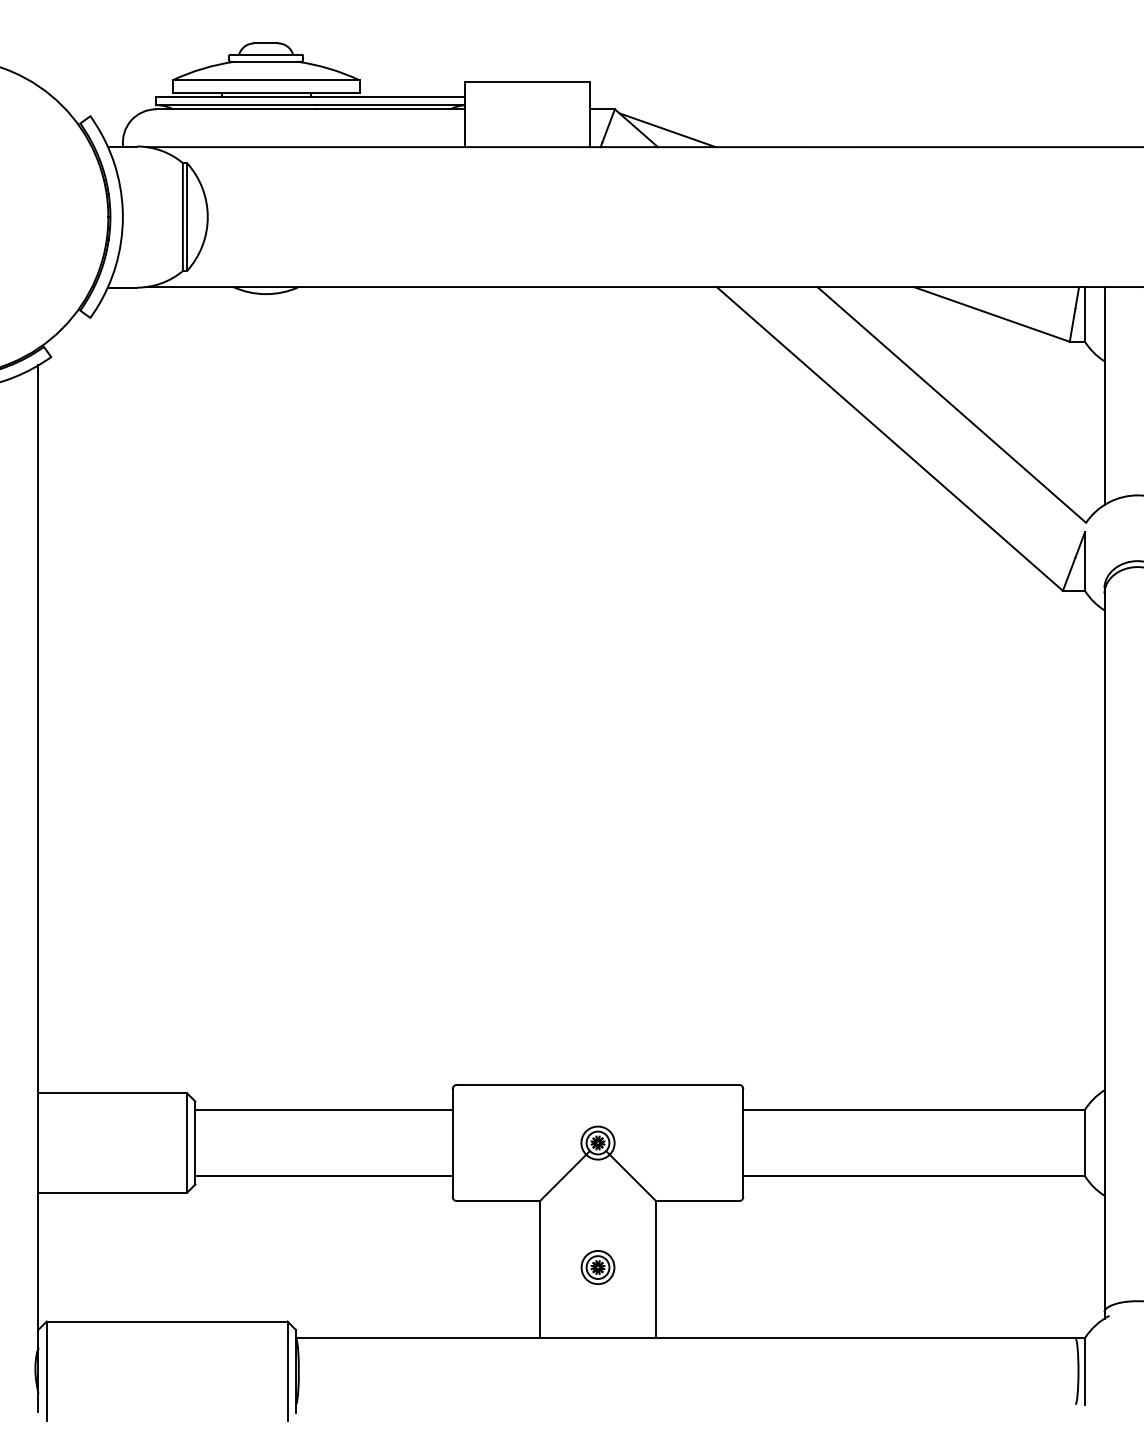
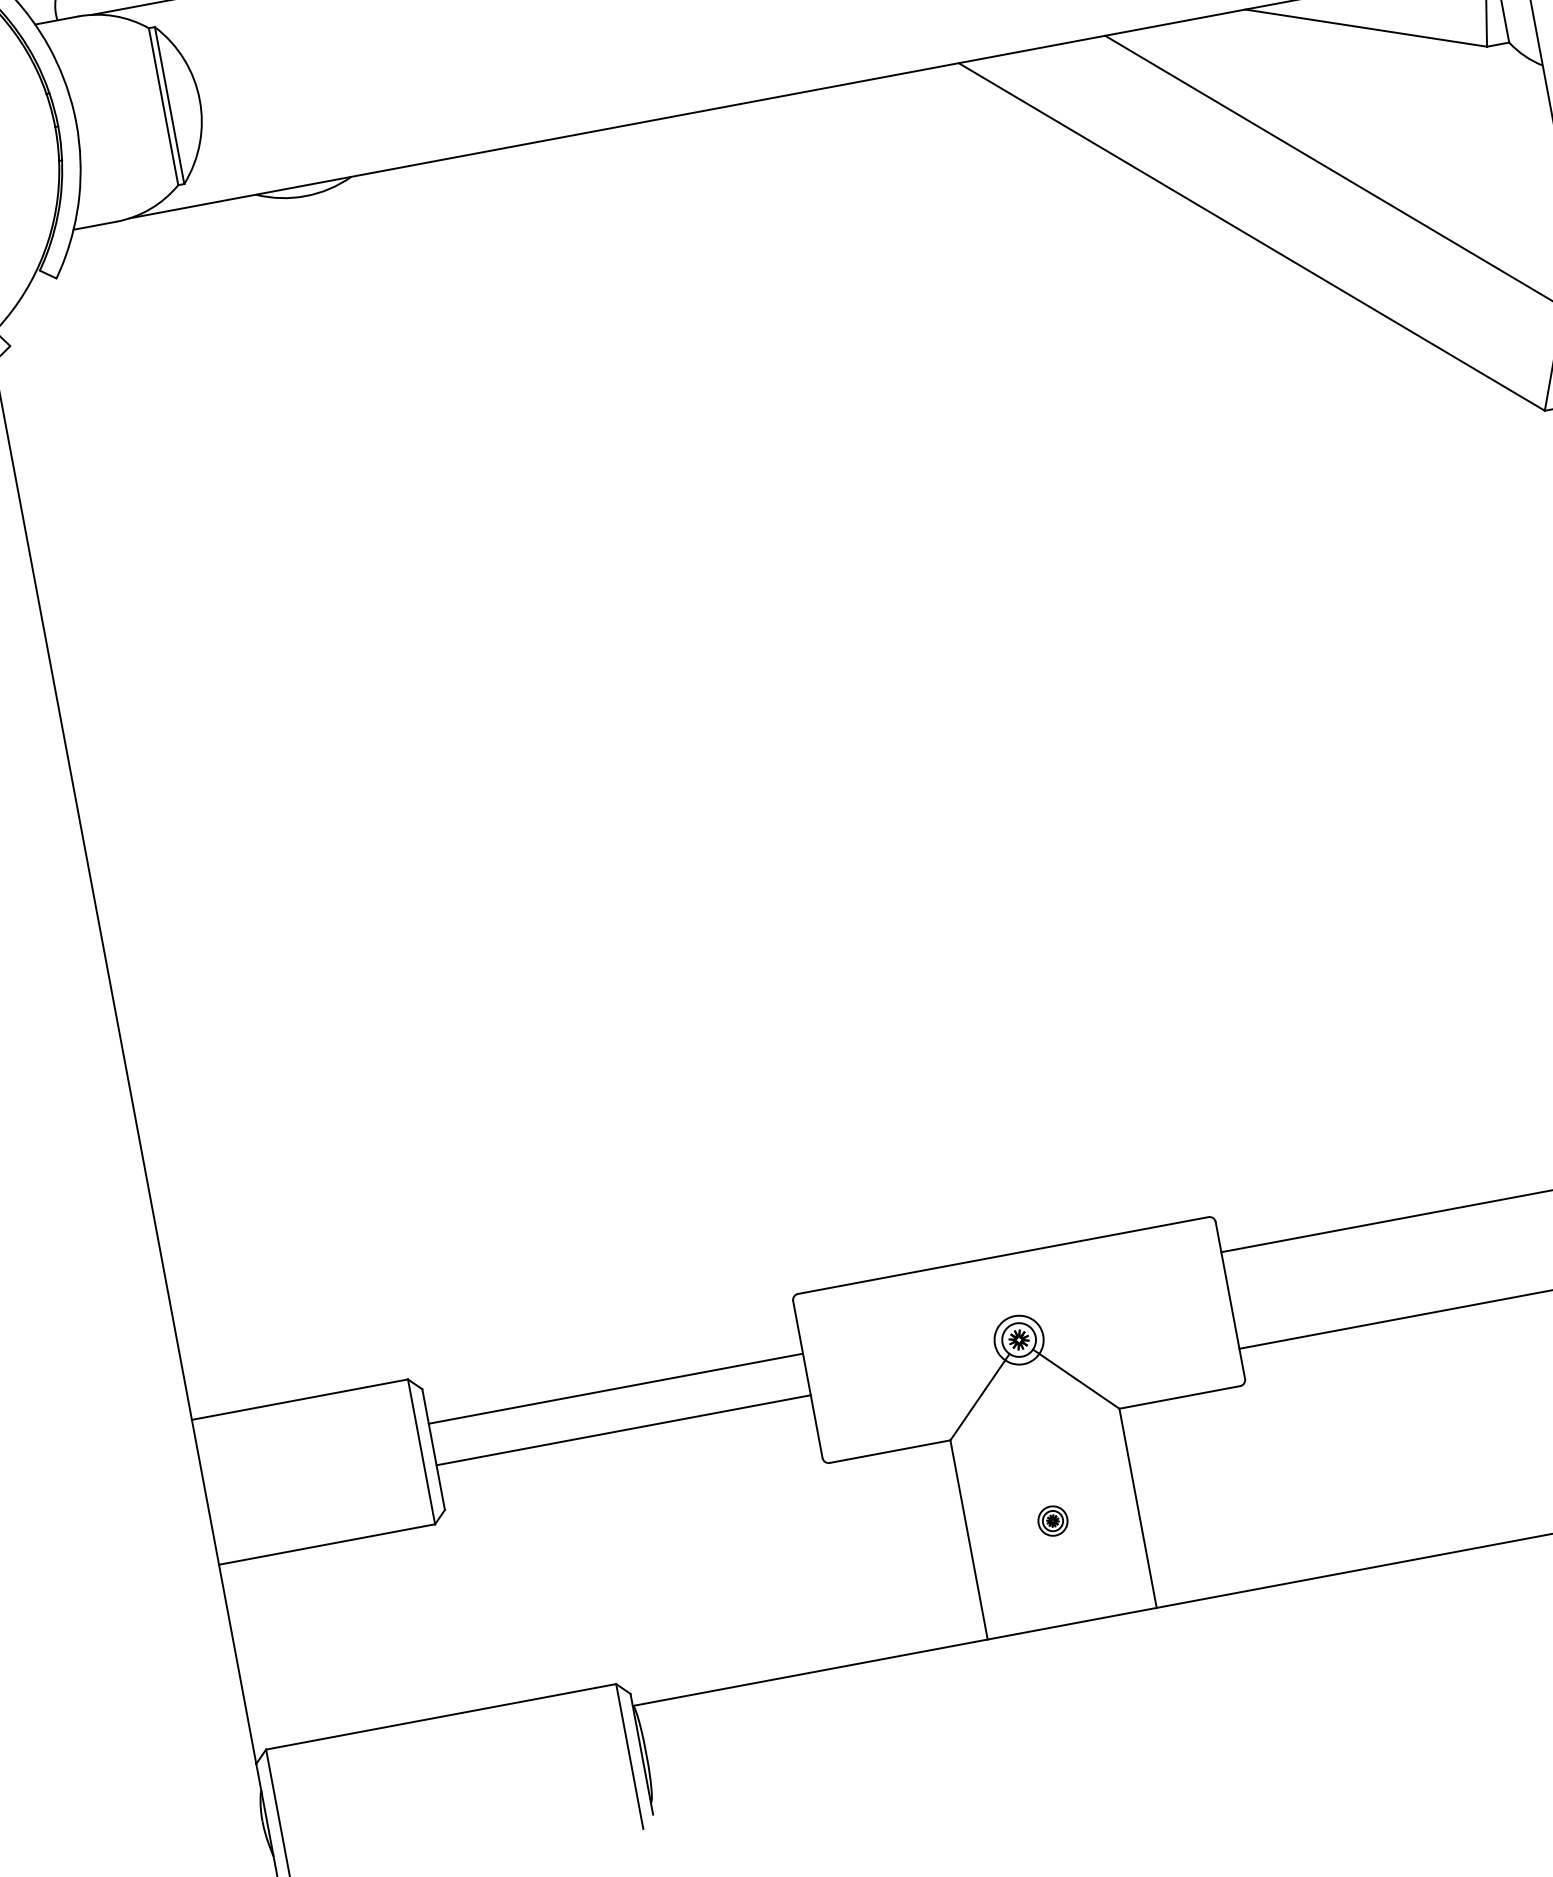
line: (323, 1109) -> (622, 1429), moved
line: (323, 1176) -> (615, 1389), moved
part: (597, 1267) -> (1052, 1521), size x0.6

